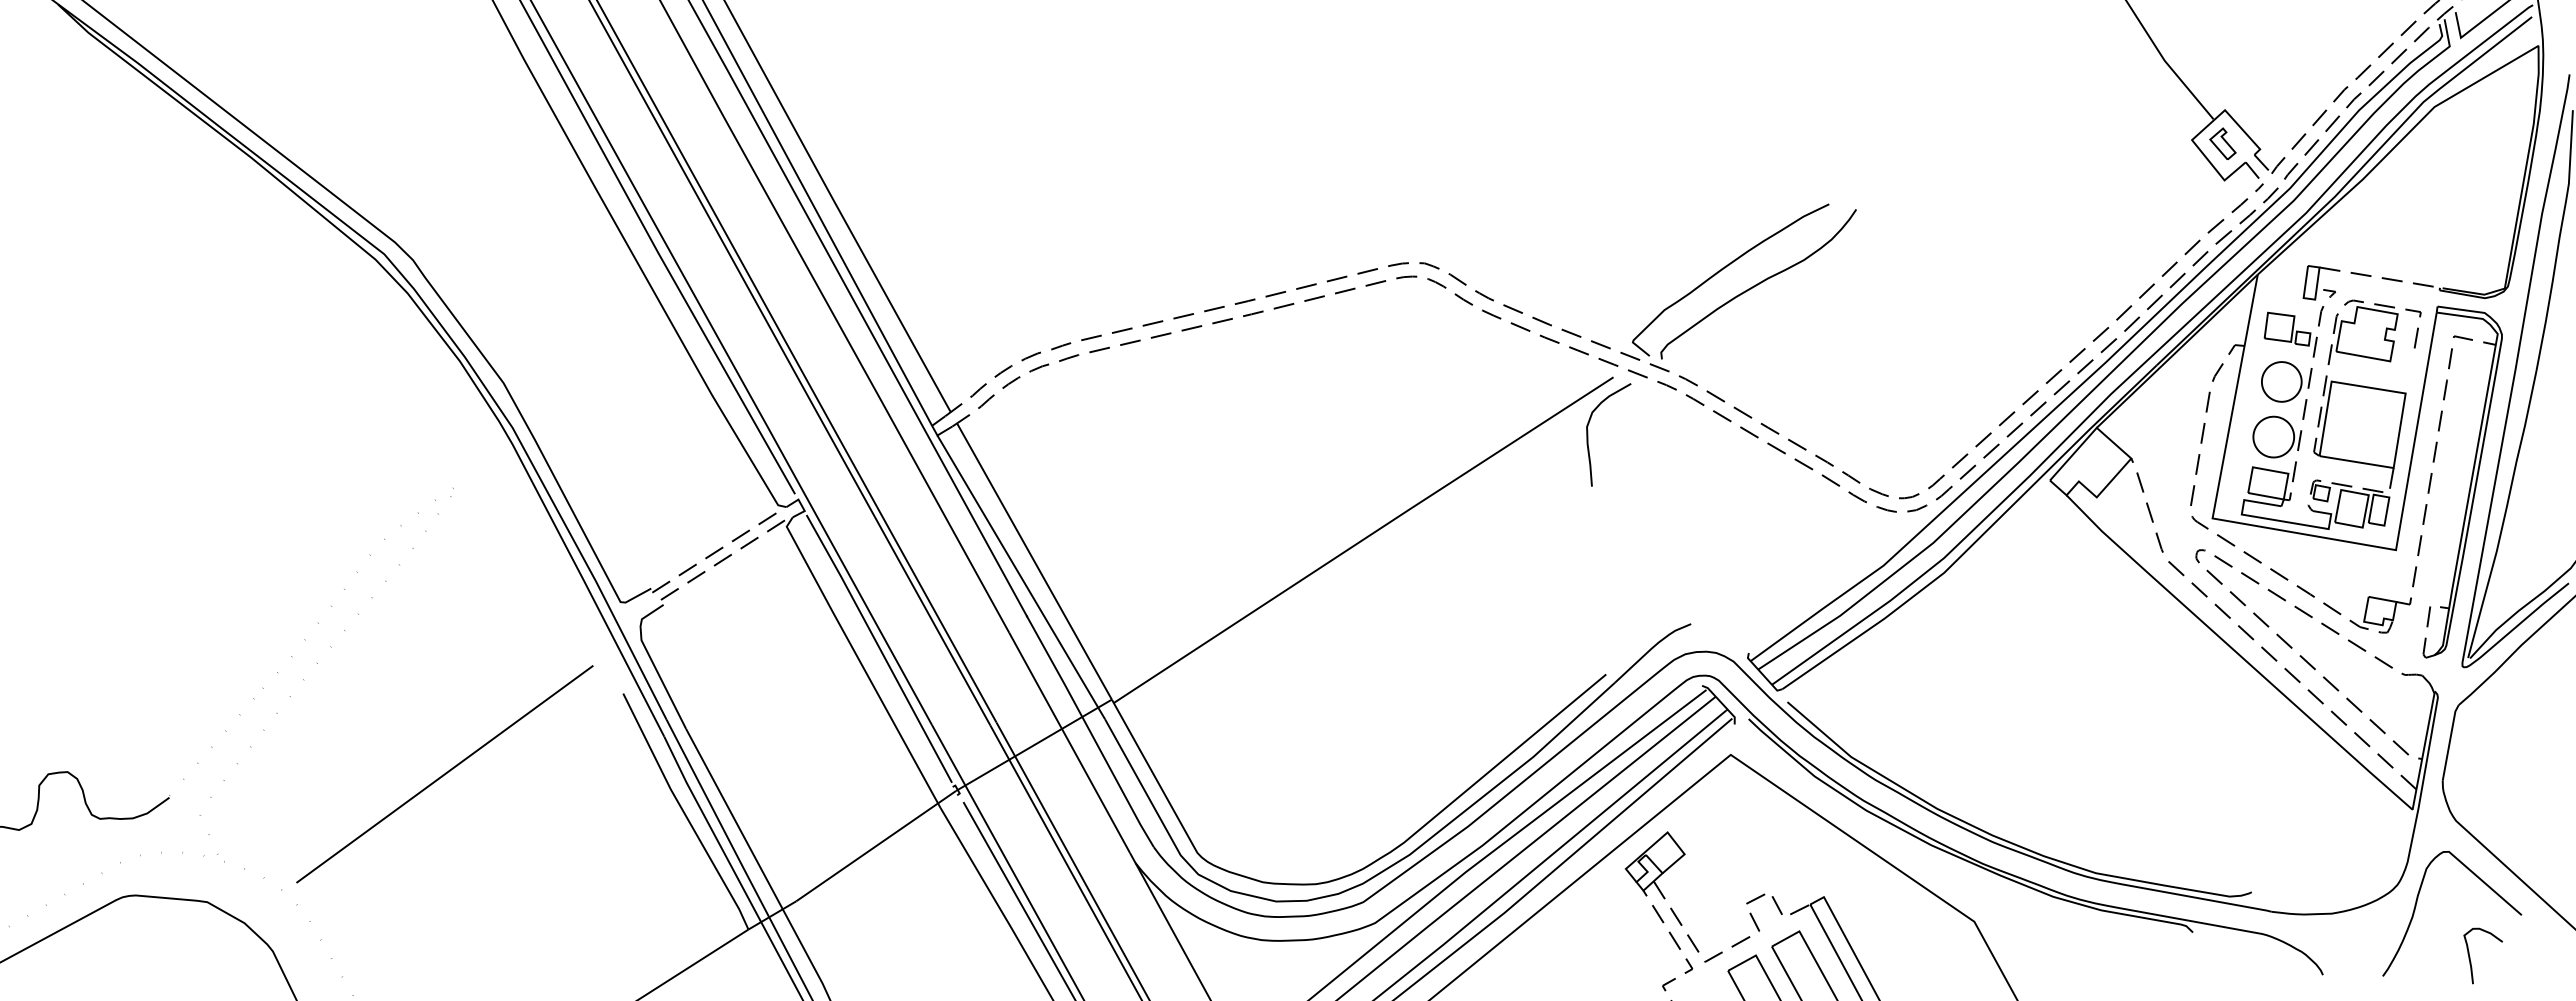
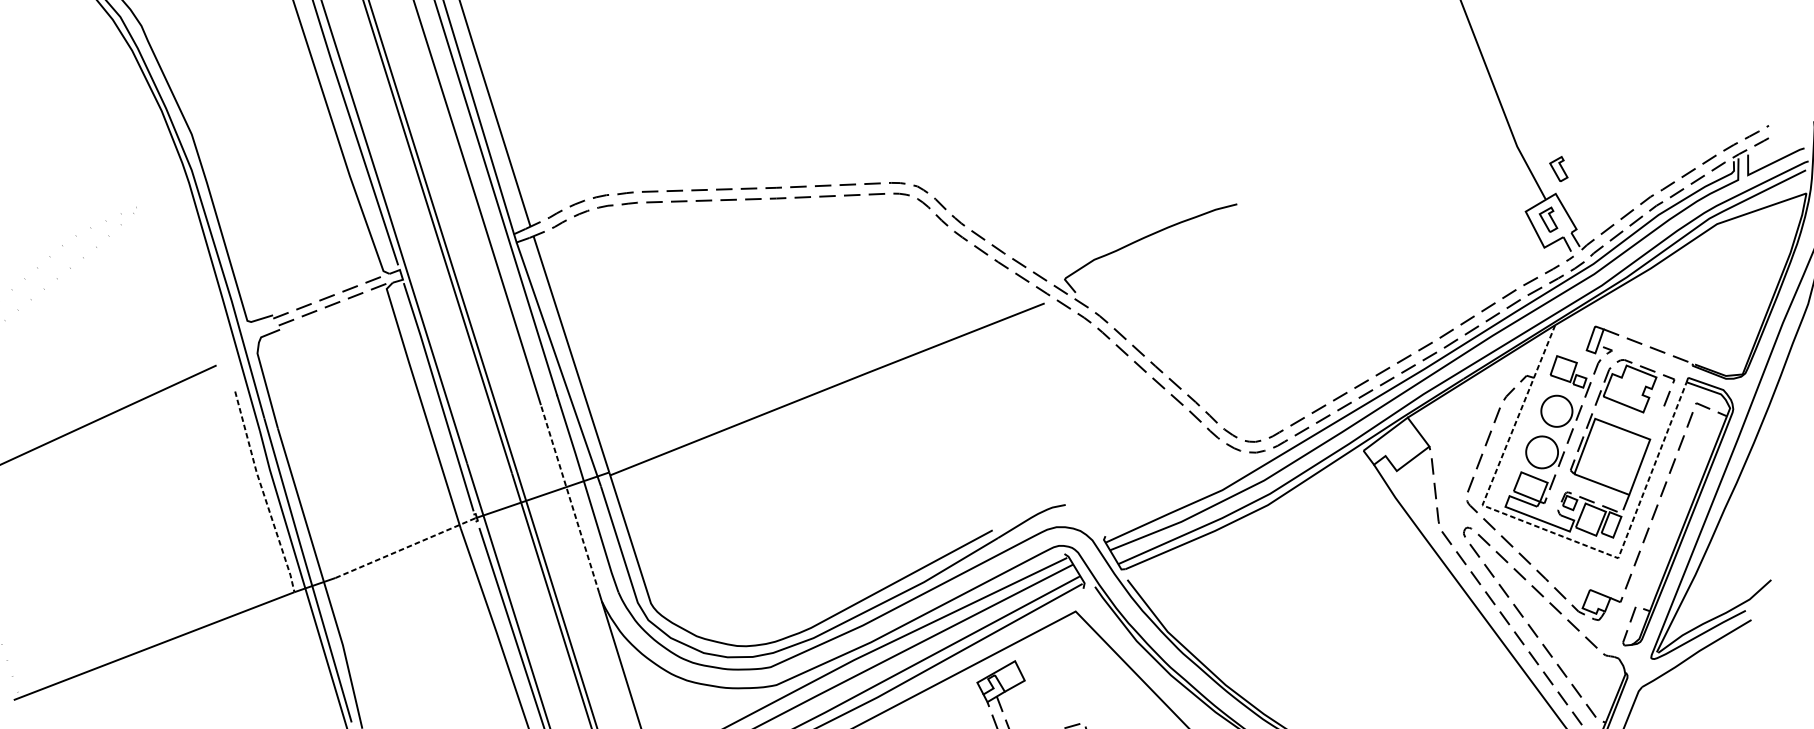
part: (2222, 77) -> (1558, 168), added
curve: (1758, 284) -> (1170, 254), removed
curve: (1588, 434) -> (1016, 343), removed
line: (2301, 533) -> (1548, 530), solid -> dashed
line: (1069, 742) -> (570, 498), solid -> dashed
line: (684, 812) -> (263, 492), solid -> dashed
line: (876, 845) -> (405, 547), solid -> dashed

